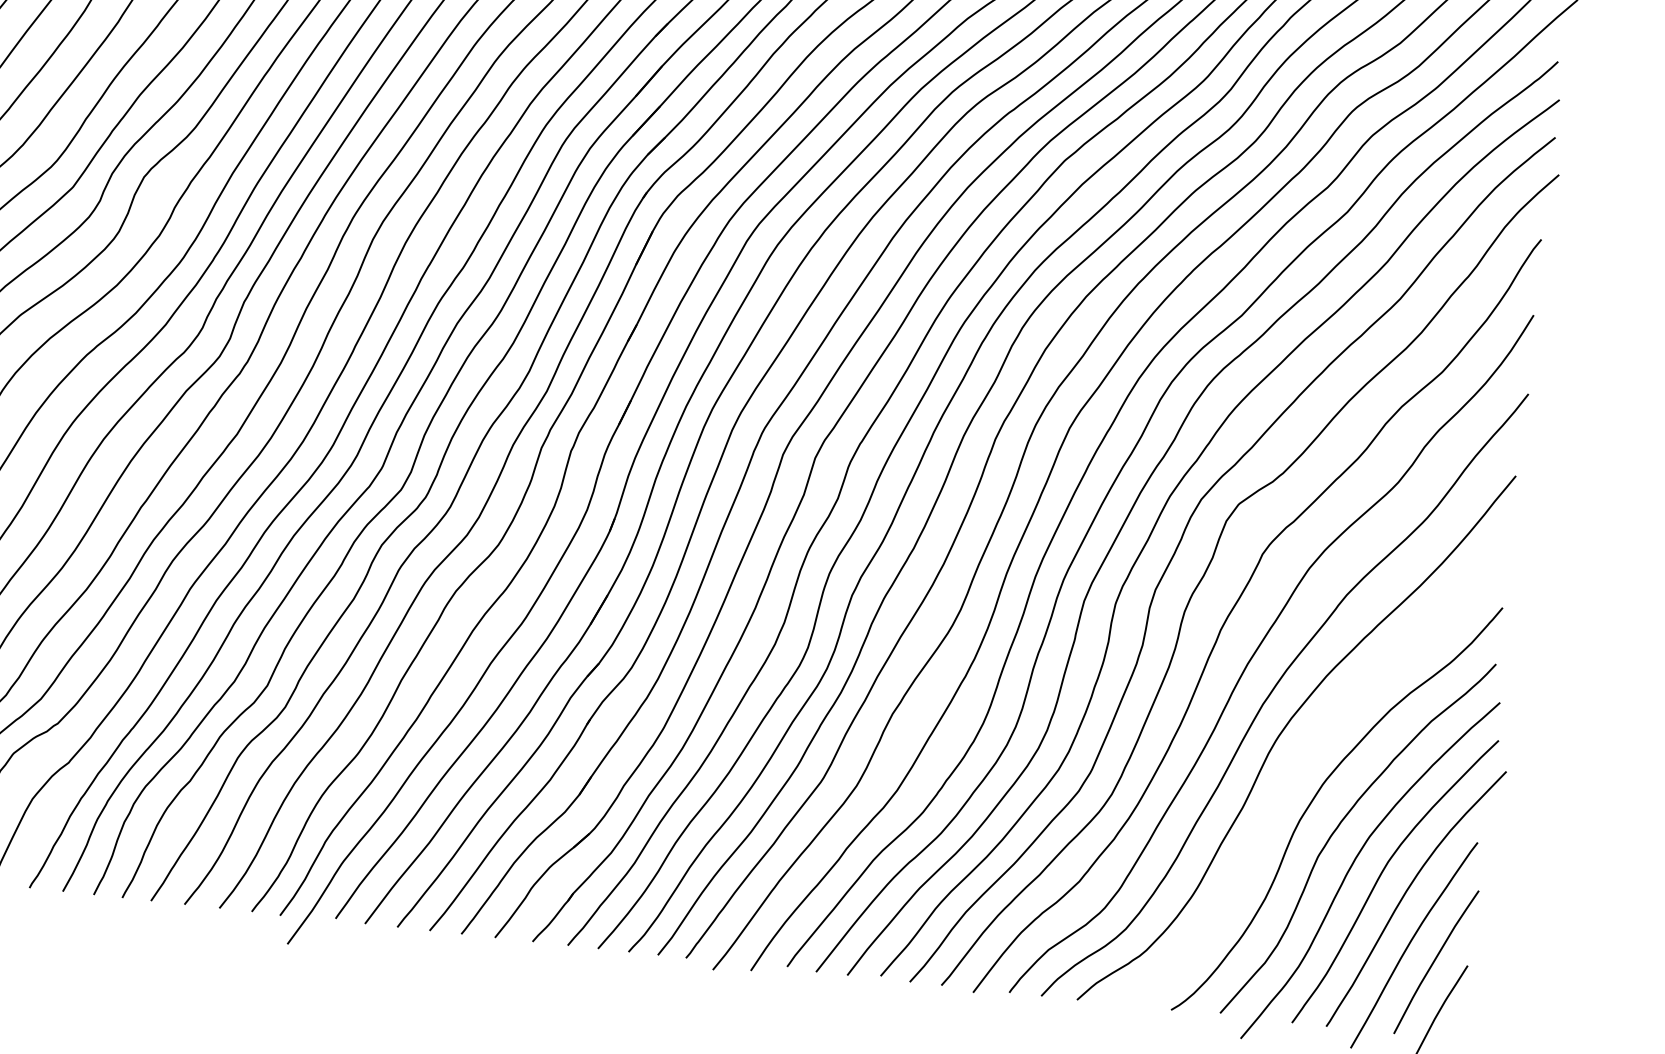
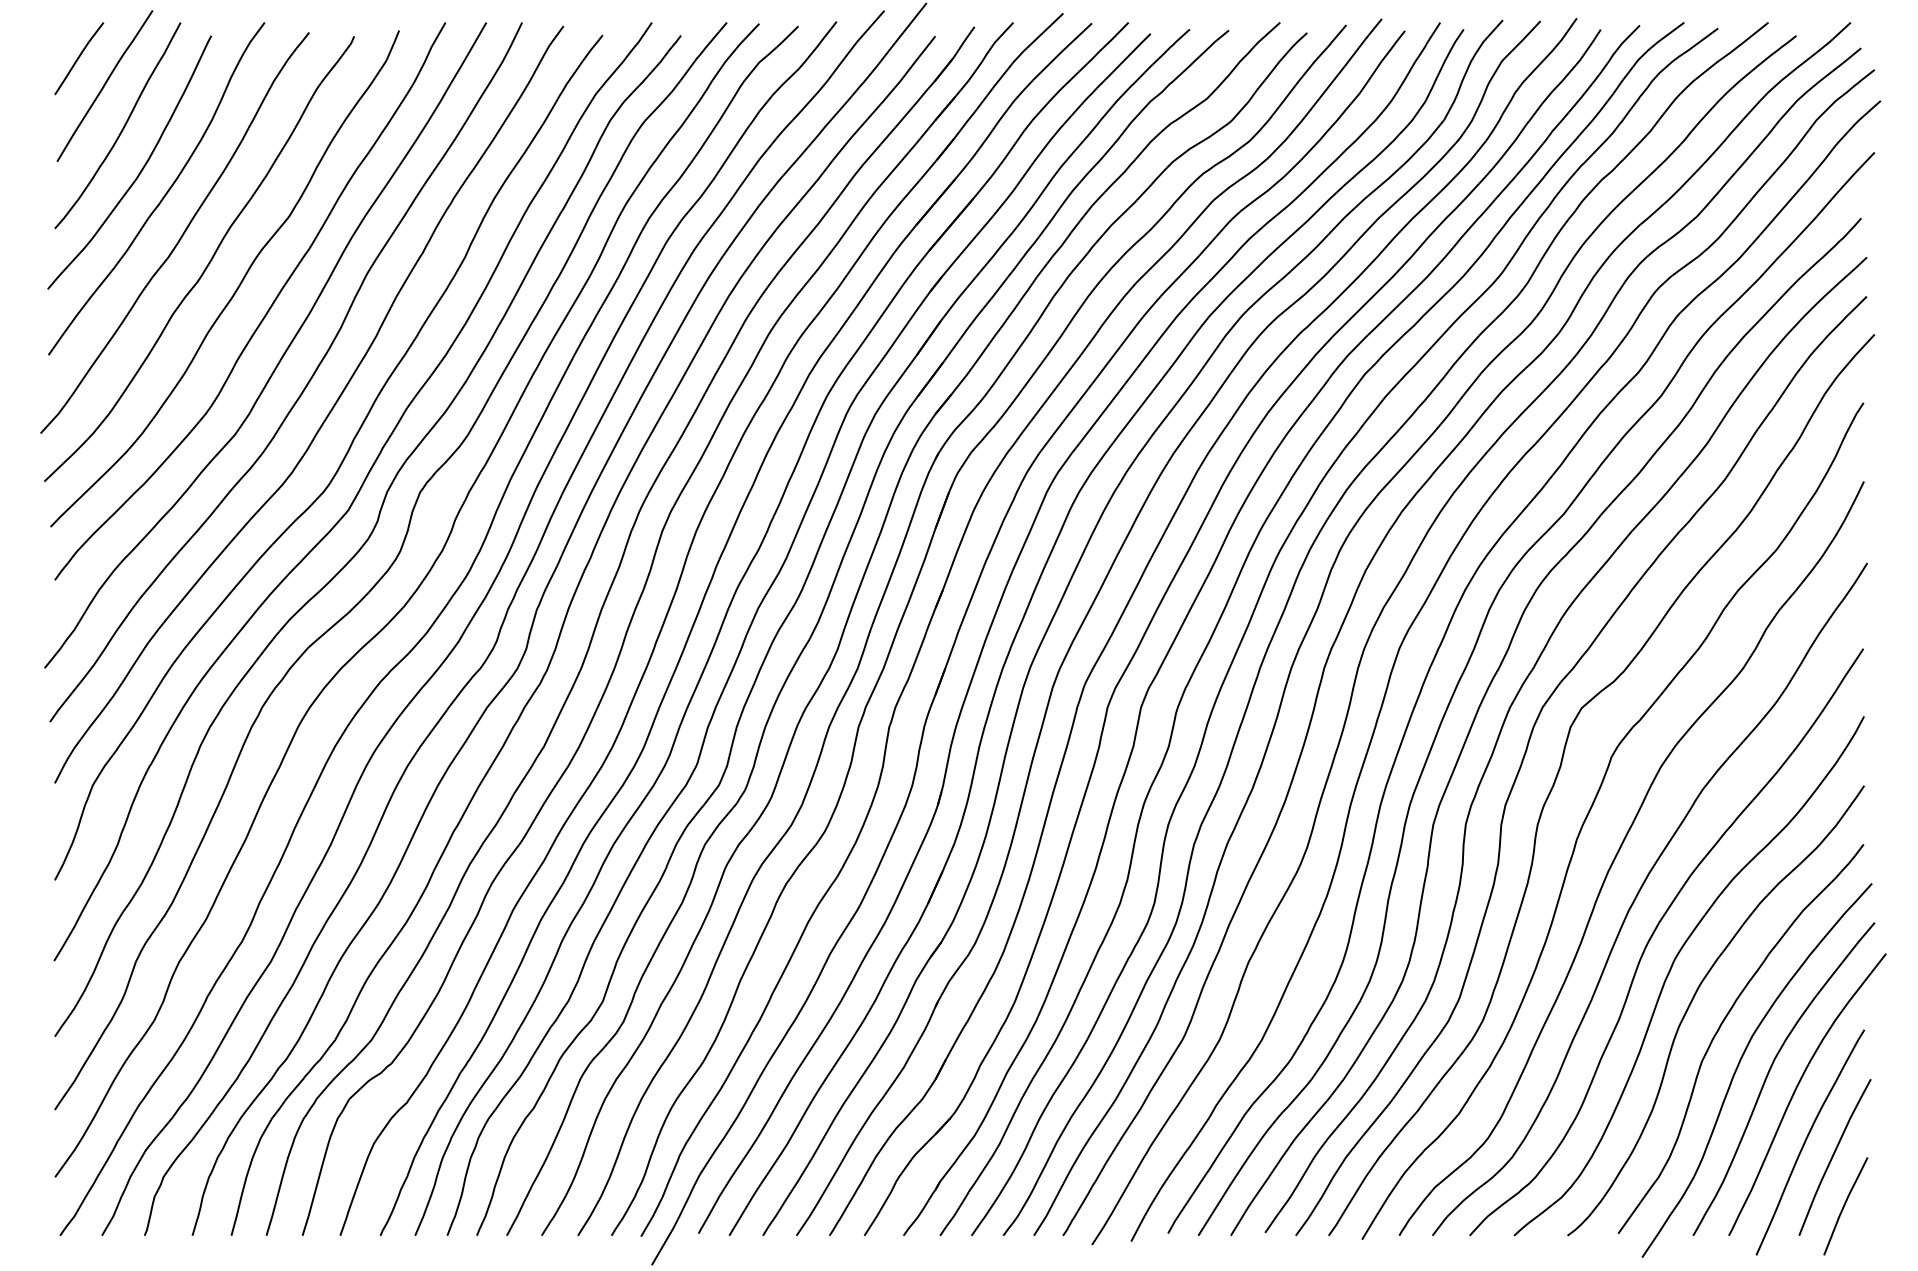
curve: (1299, 762) -> (1672, 967), added

